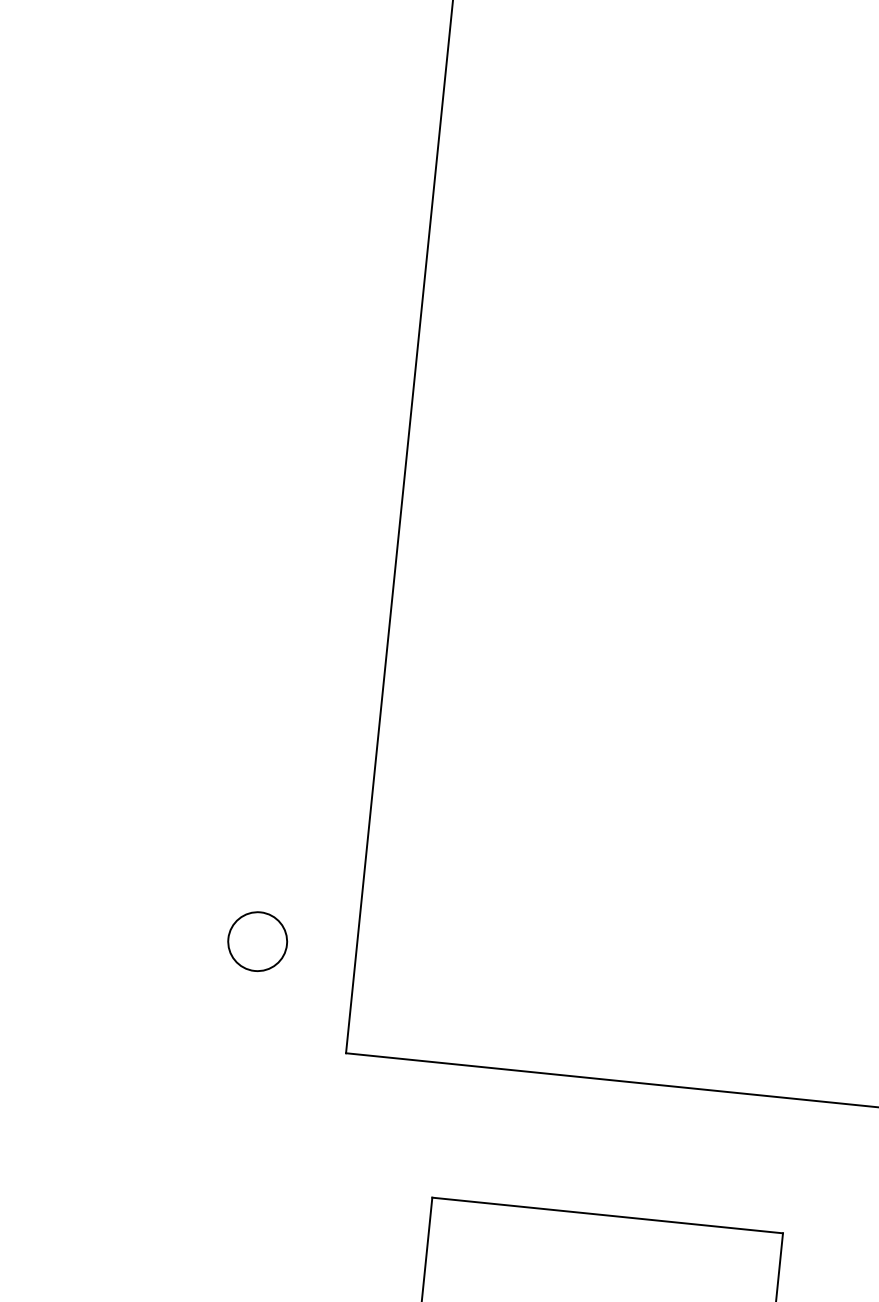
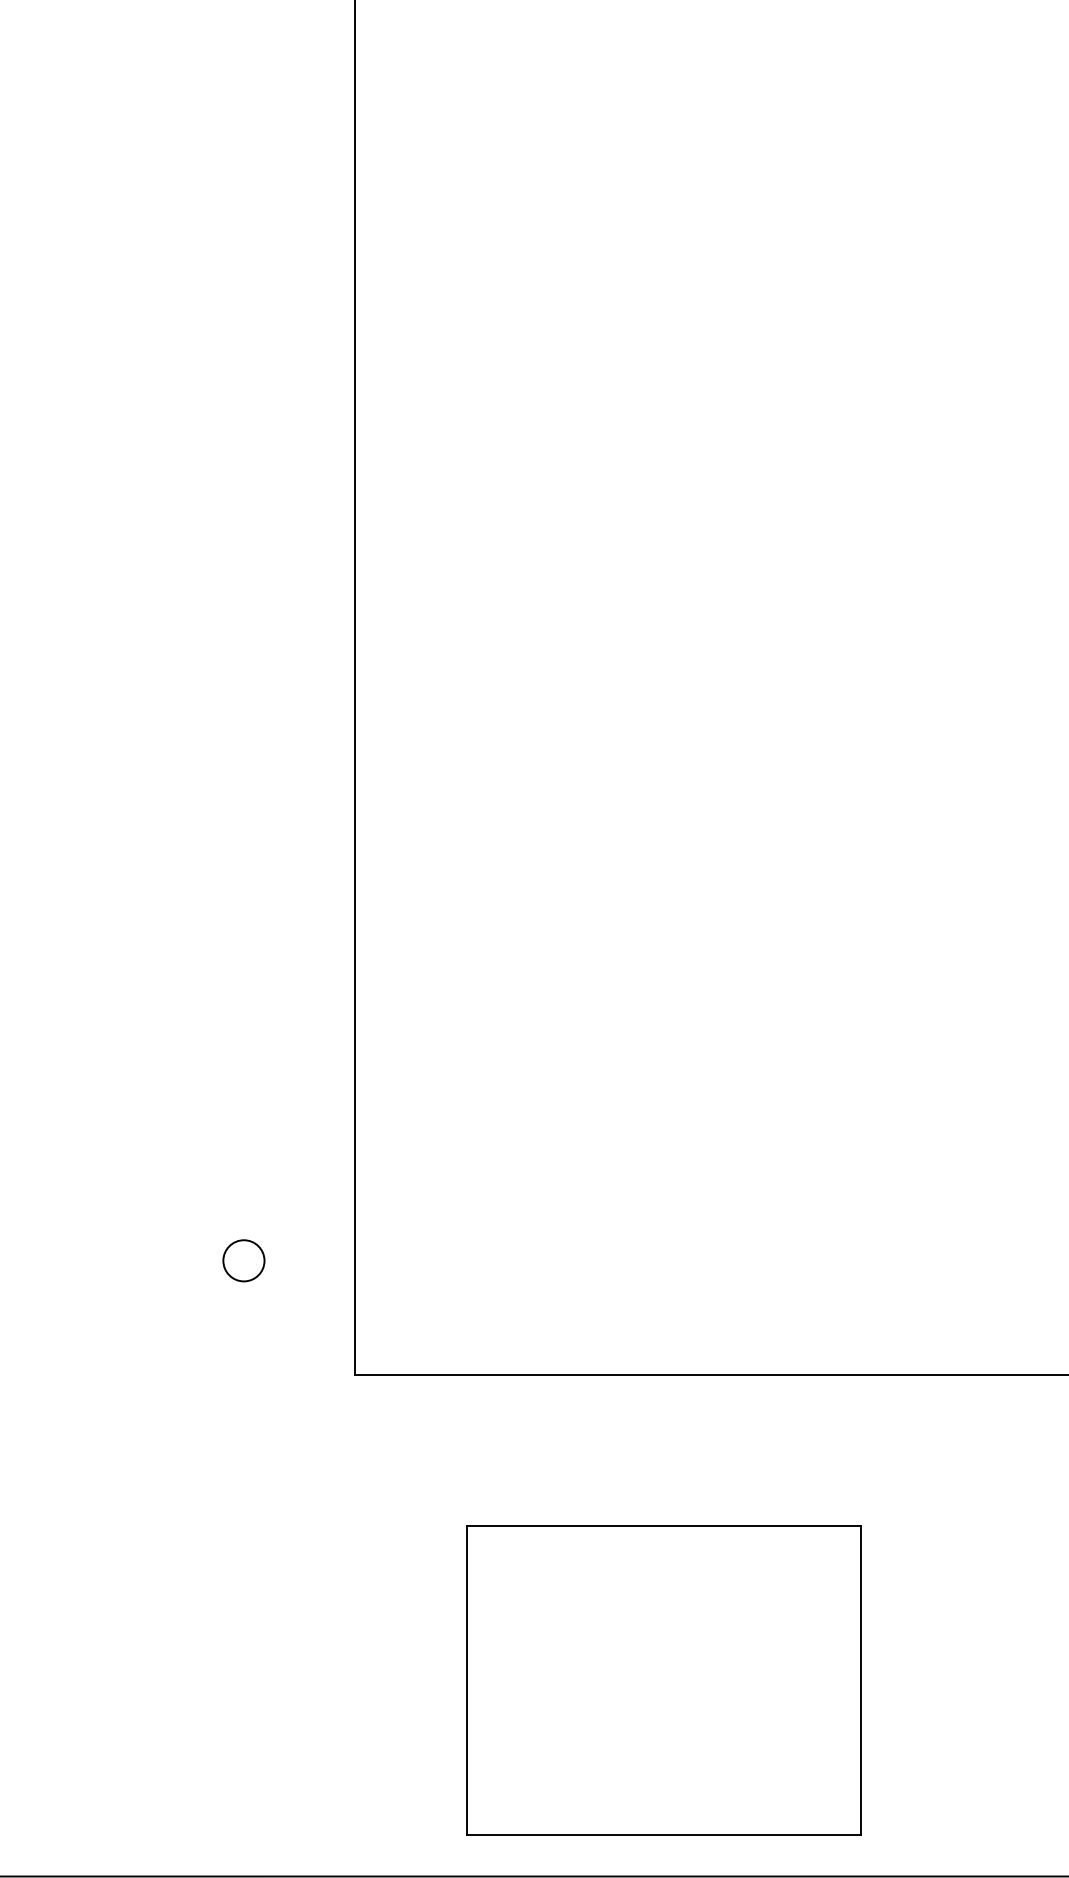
circle: (257, 941) -> (243, 1260), size x0.62

